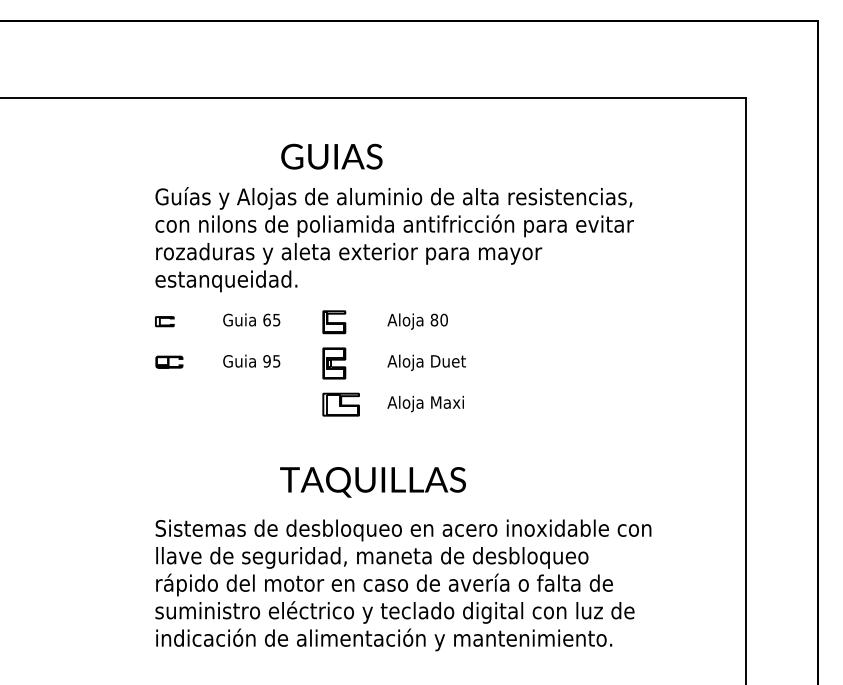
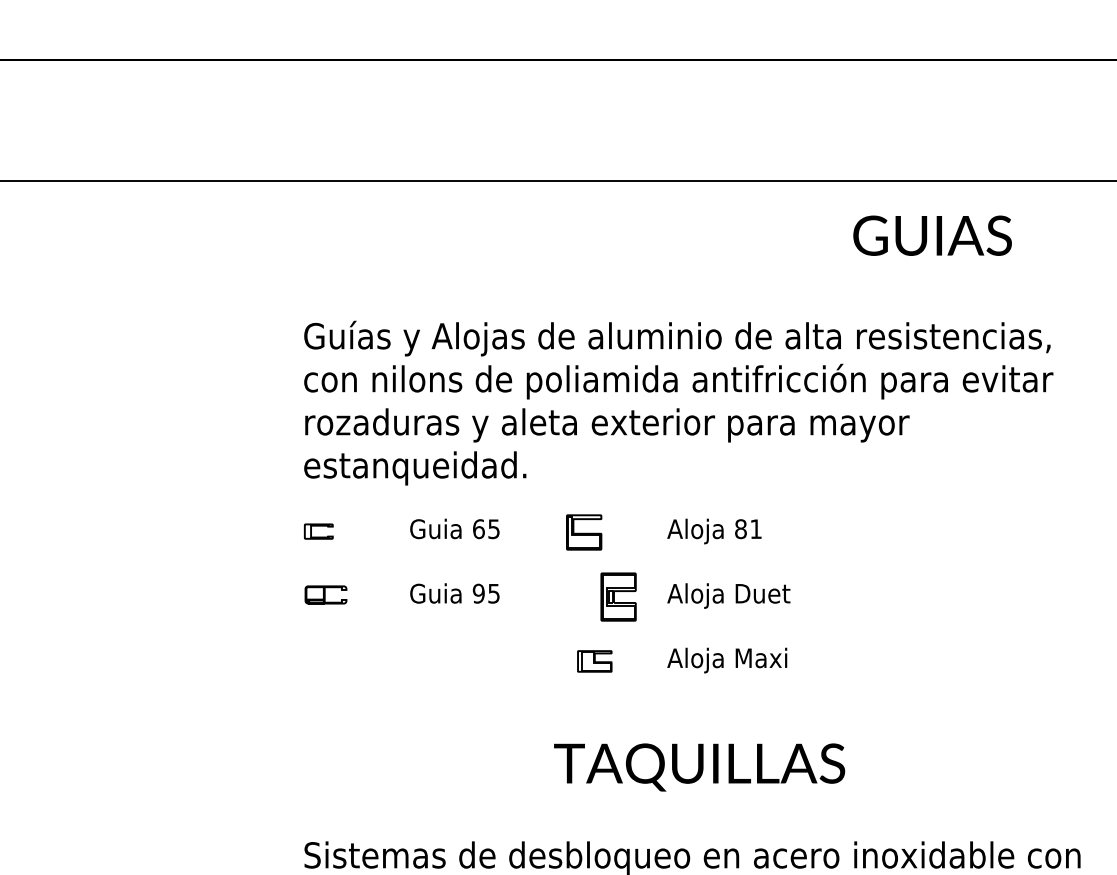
text: (331, 156) -> (932, 235), moved
text: (443, 319) -> (755, 528), 80 -> 81
part: (334, 363) -> (618, 597), moved
part: (340, 404) -> (593, 661), size x0.6
text: (372, 482) -> (698, 767), moved

